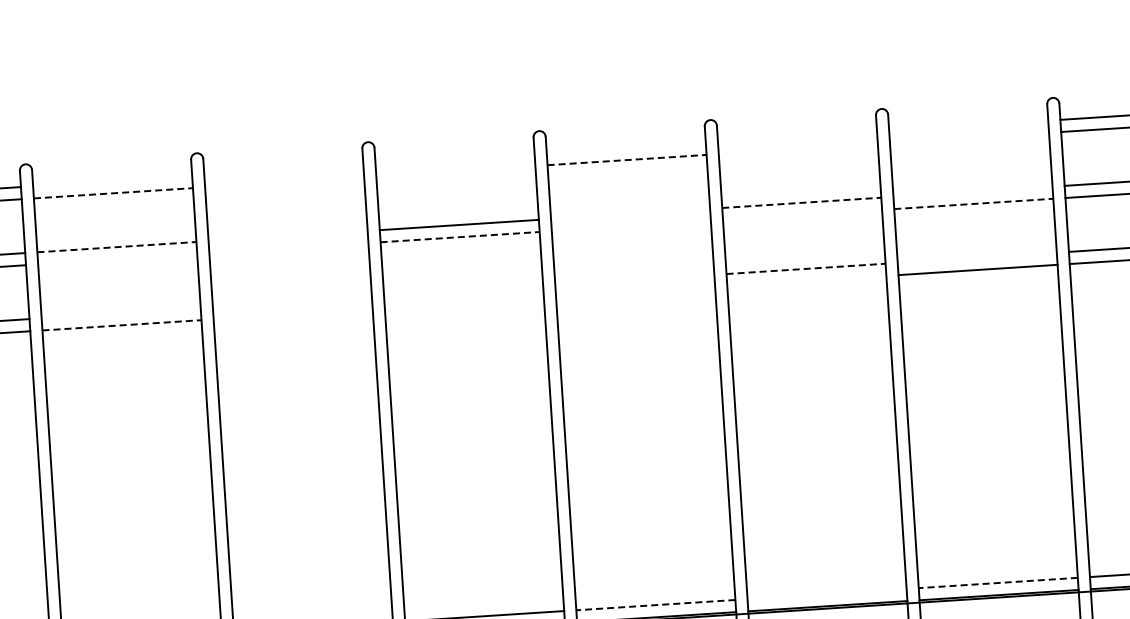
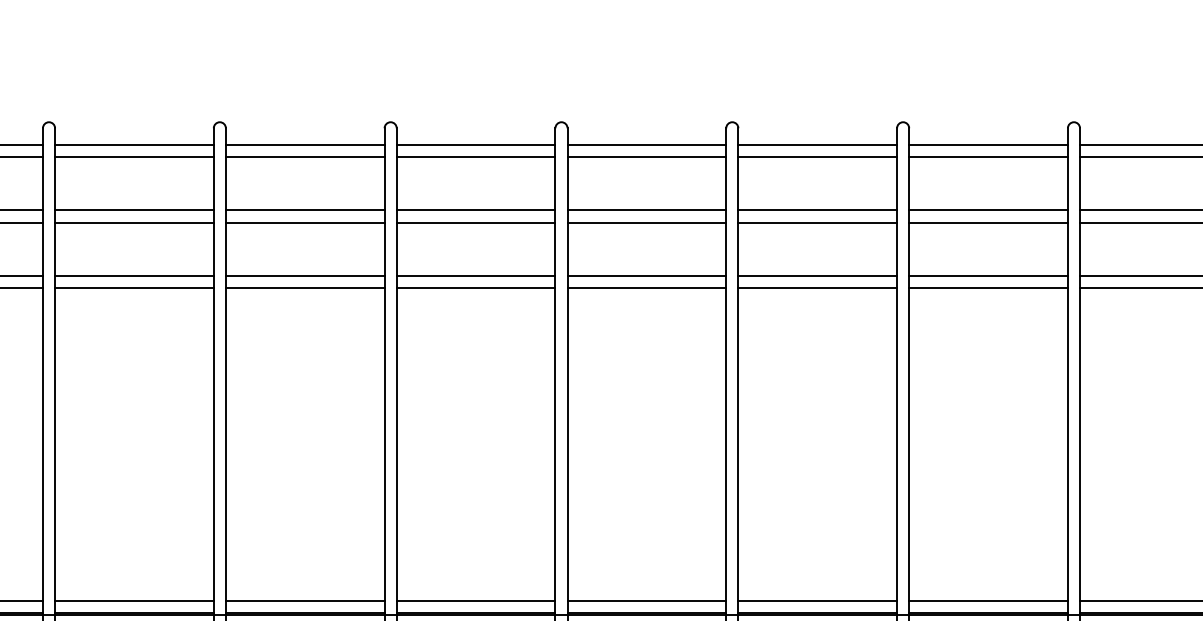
line: (968, 125) -> (988, 144), added
line: (797, 136) -> (817, 144), added
line: (969, 137) -> (988, 156), added
line: (625, 147) -> (646, 144), added
line: (798, 148) -> (817, 156), added
line: (454, 158) -> (475, 144), added
line: (627, 159) -> (647, 156), dashed -> solid
line: (283, 170) -> (304, 144), added
line: (455, 171) -> (475, 156), added
line: (112, 181) -> (134, 144), added
line: (283, 182) -> (304, 156), added
line: (972, 191) -> (988, 210), added
line: (113, 193) -> (134, 156), dashed -> solid
line: (802, 202) -> (818, 210), dashed -> solid
line: (974, 203) -> (989, 222), dashed -> solid
line: (630, 214) -> (646, 210), added
line: (802, 215) -> (817, 222), added
line: (630, 226) -> (646, 222), added
line: (287, 236) -> (304, 210), added
line: (460, 237) -> (476, 222), dashed -> solid
line: (116, 247) -> (134, 210), dashed -> solid
line: (288, 248) -> (304, 222), added
line: (977, 258) -> (988, 276), added
line: (117, 259) -> (134, 222), added
line: (806, 269) -> (818, 276), dashed -> solid
line: (634, 280) -> (646, 276), added
line: (806, 281) -> (817, 288), added
line: (463, 291) -> (475, 276), added
line: (635, 292) -> (646, 288), added
line: (291, 302) -> (304, 276), added
line: (463, 303) -> (475, 288), added
line: (121, 313) -> (134, 276), added
line: (292, 314) -> (304, 288), added
line: (122, 325) -> (134, 288), dashed -> solid
line: (998, 582) -> (988, 600), dashed -> solid
line: (826, 593) -> (817, 600), added
line: (655, 604) -> (646, 600), dashed -> solid

